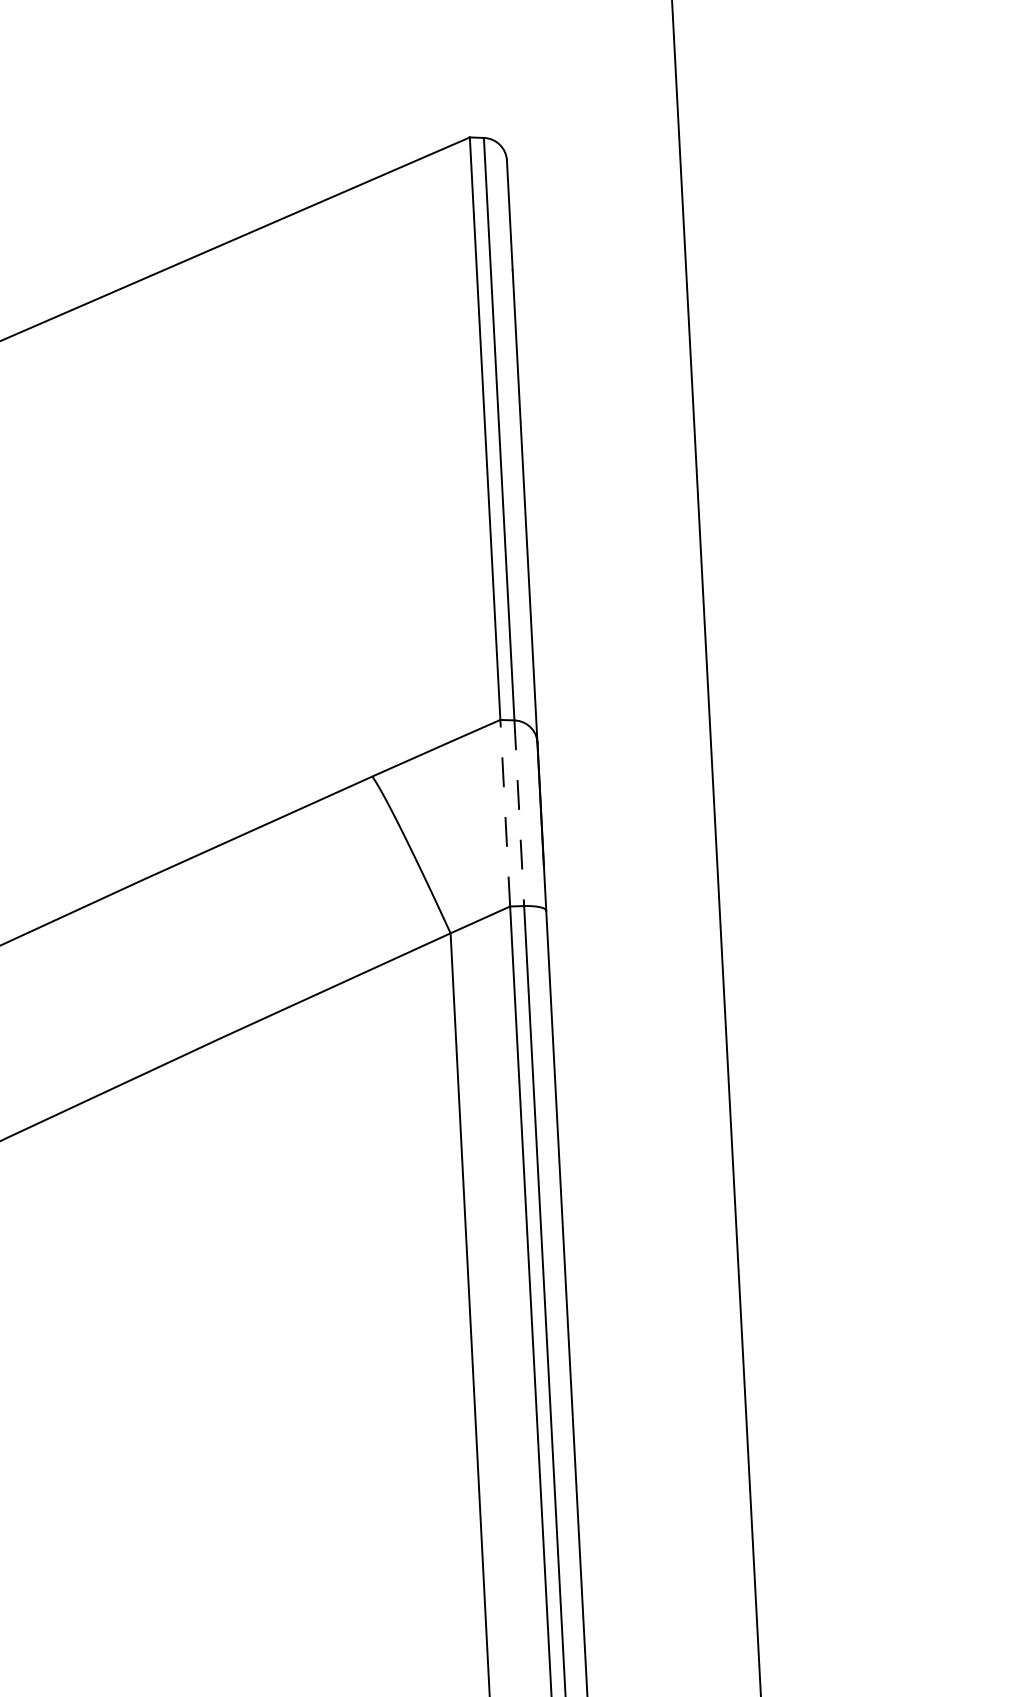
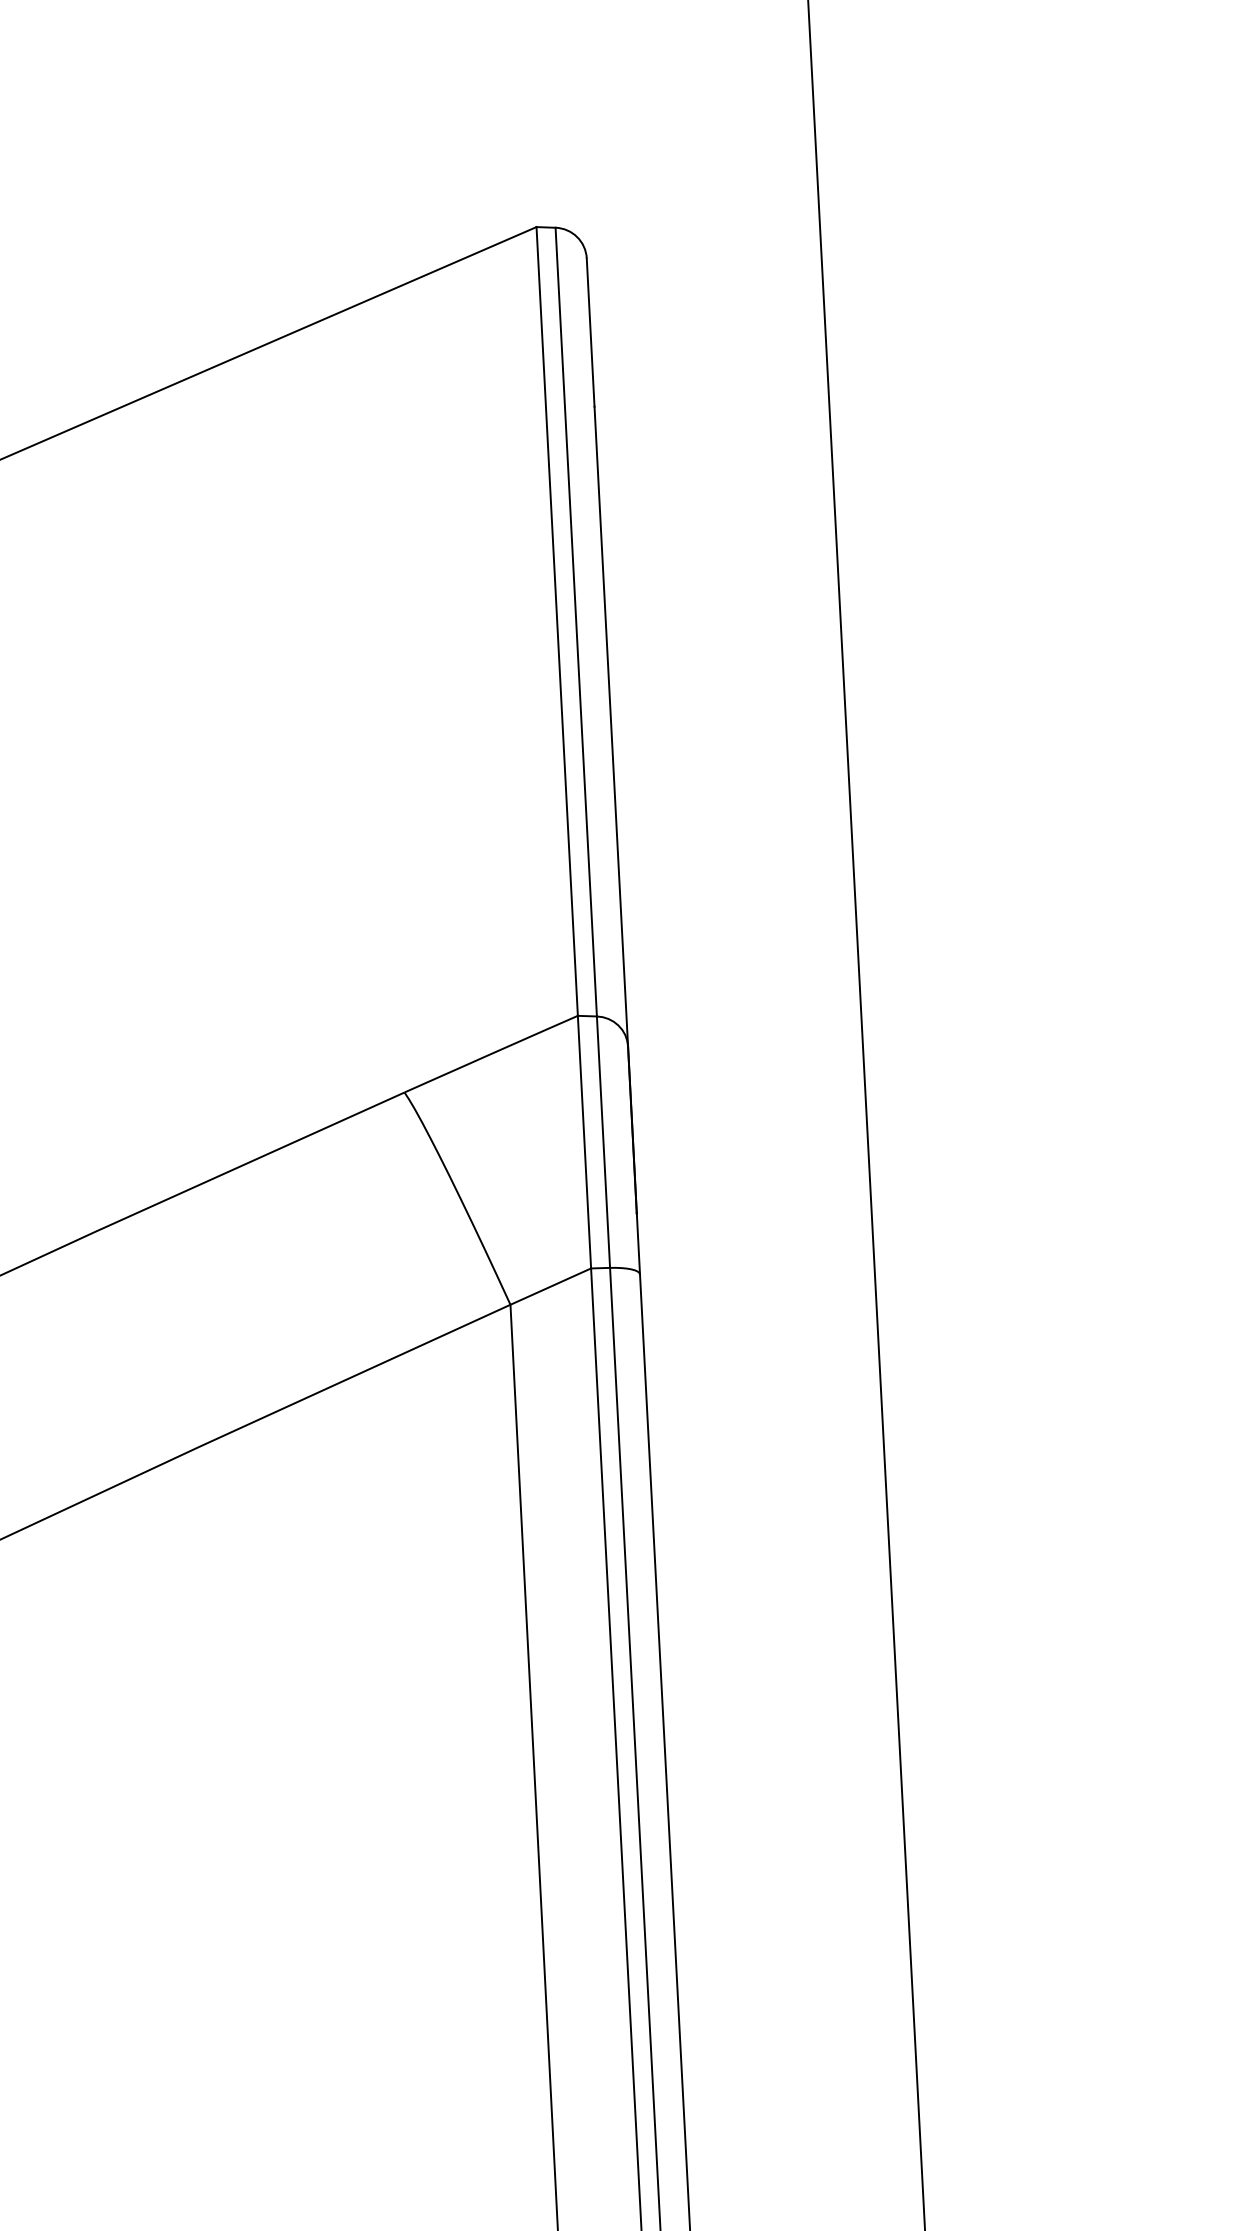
line: (505, 812) -> (584, 1141), dashed -> solid
line: (519, 813) -> (603, 1142), dashed -> solid

